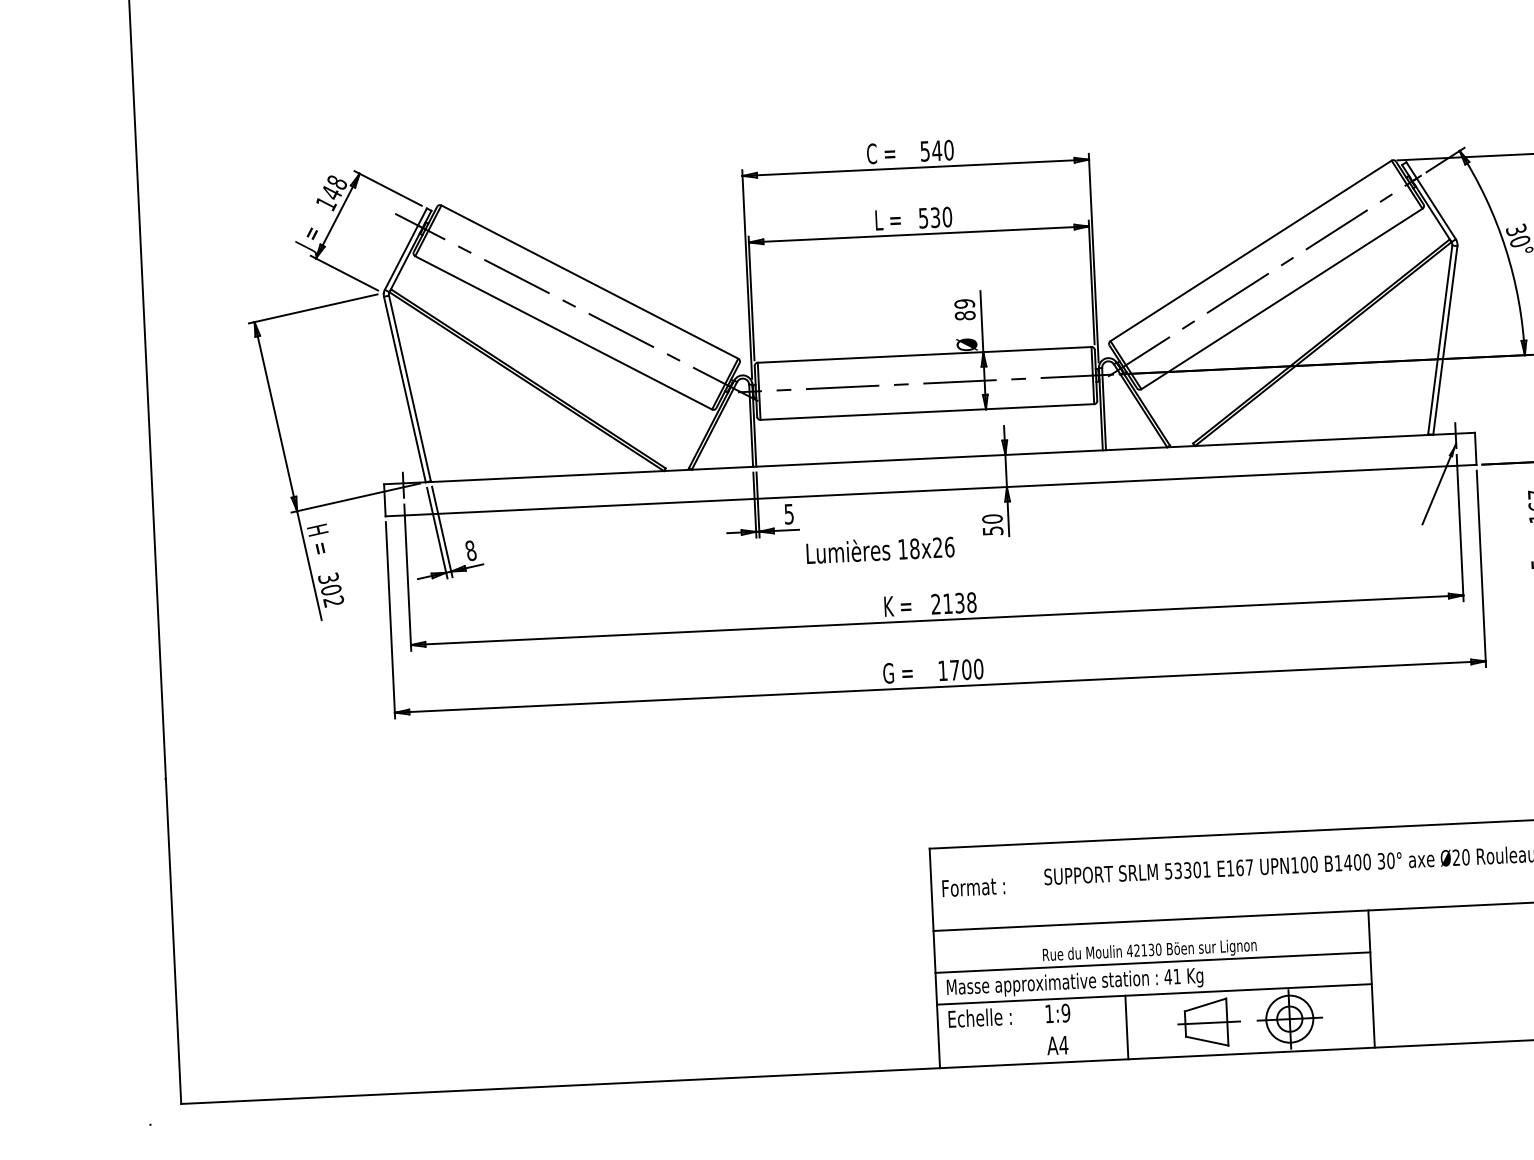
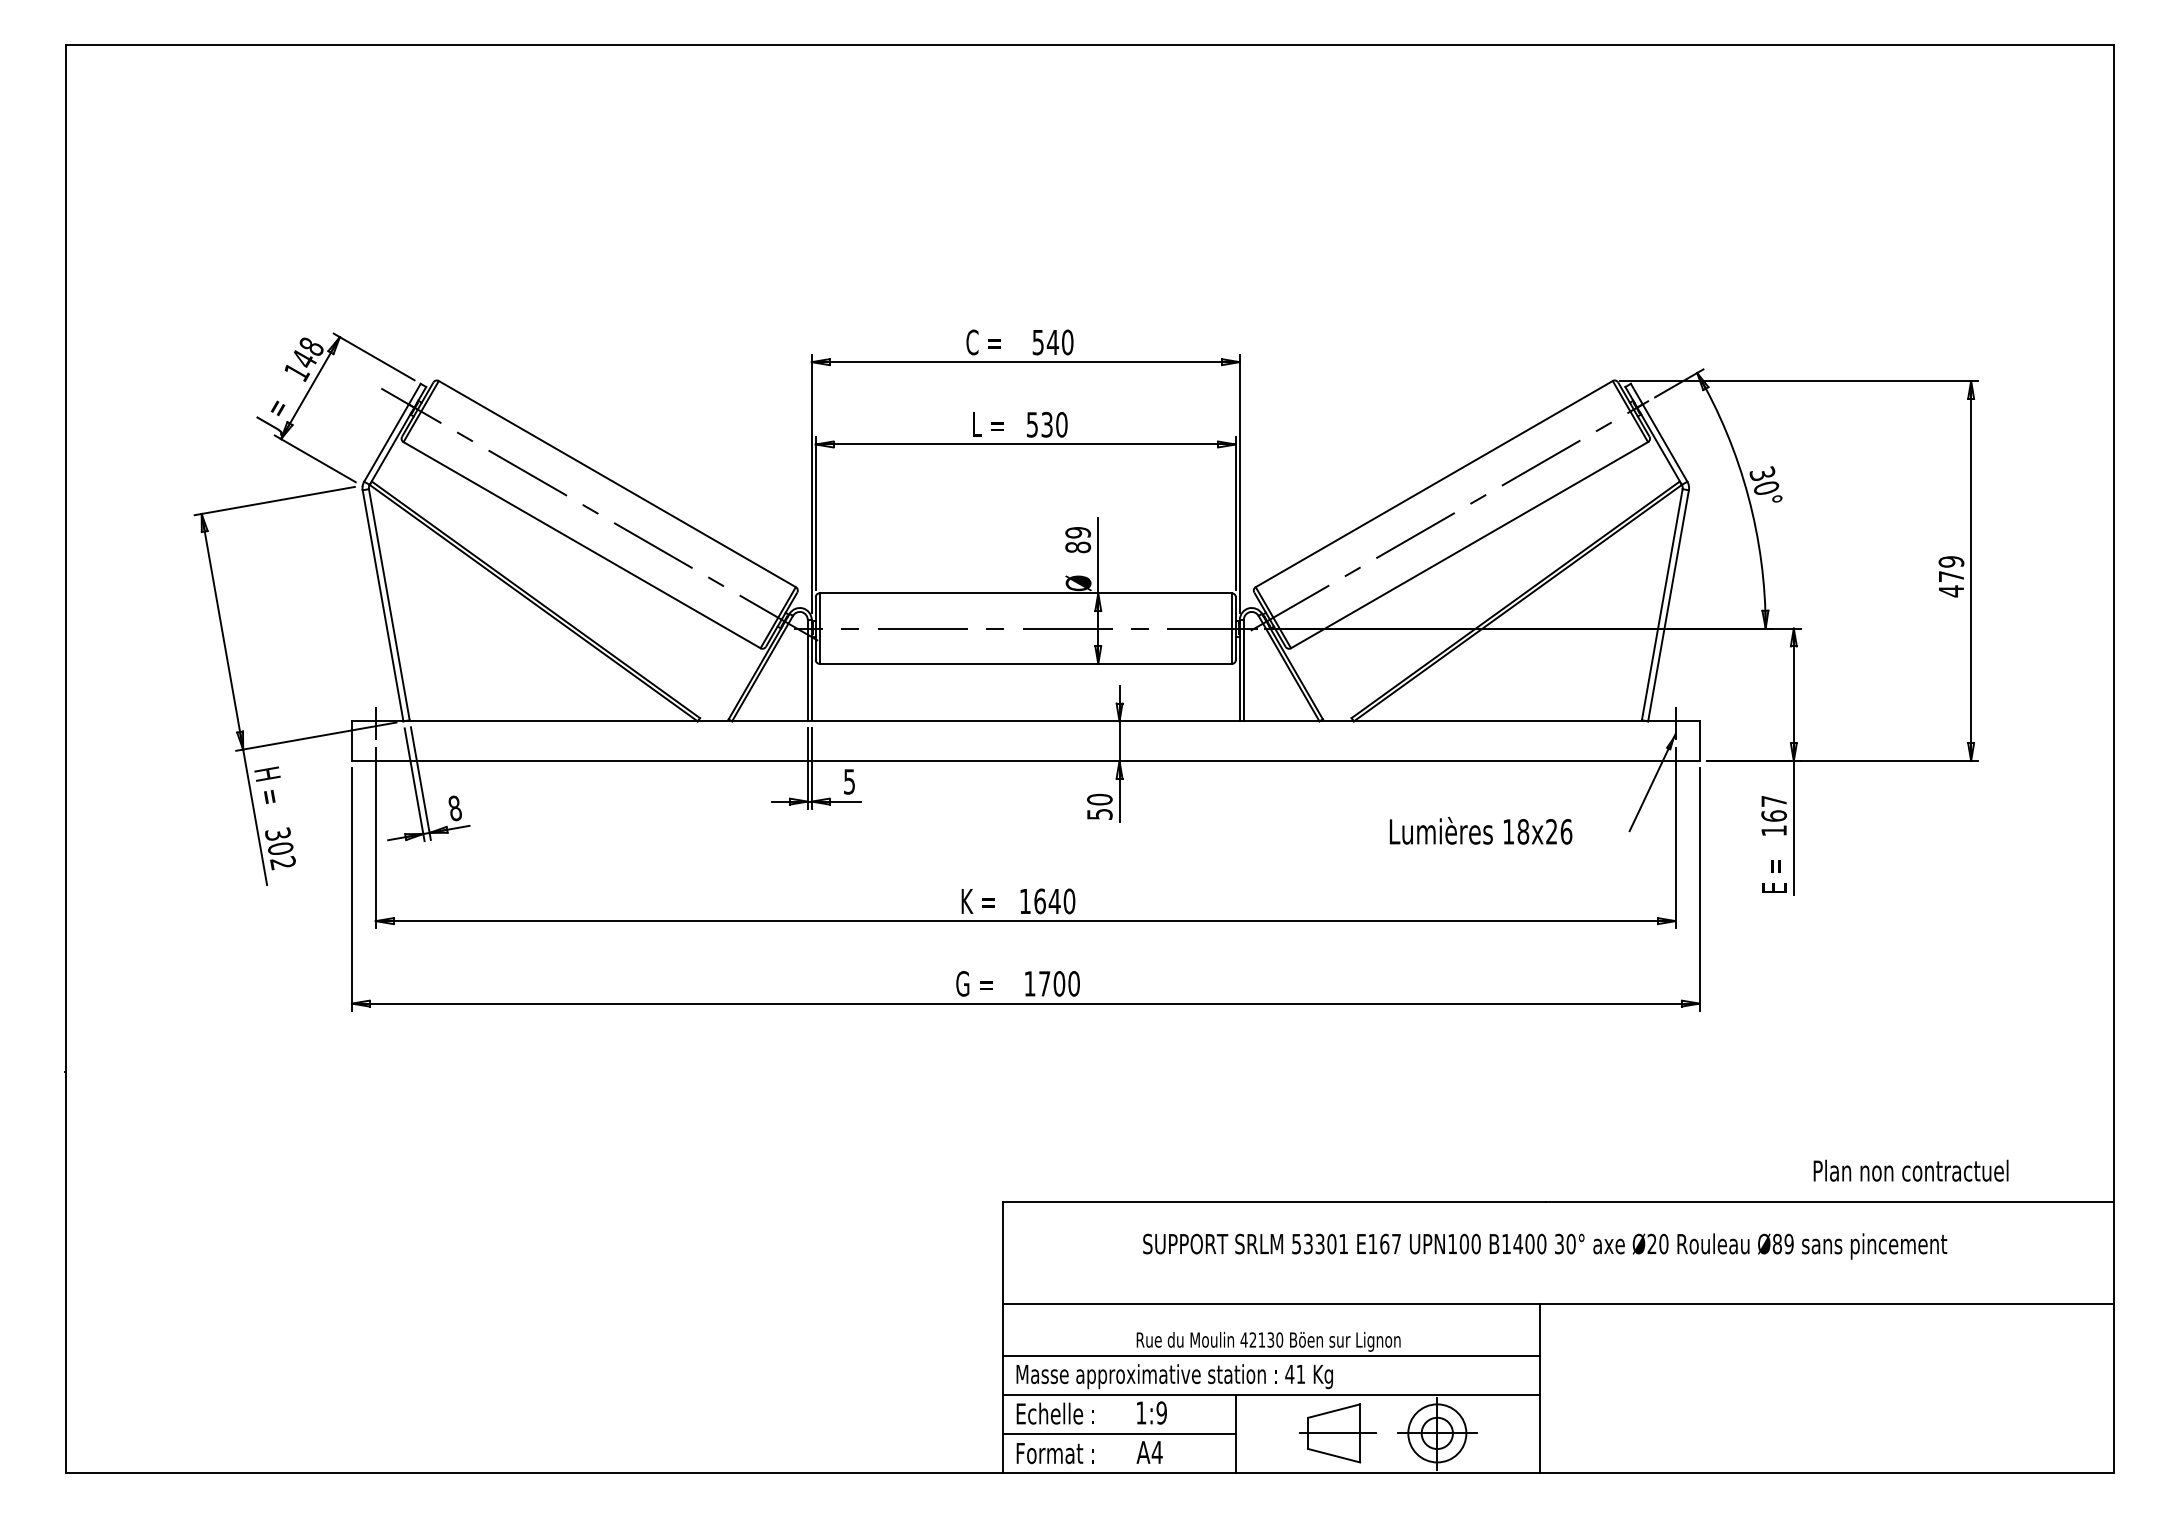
text: (880, 549) -> (1480, 830), moved
text: (953, 603) -> (1047, 901), 2138 -> 1640
text: (973, 887) -> (1054, 1453), moved
line: (1032, 1032) -> (1119, 1434), added

